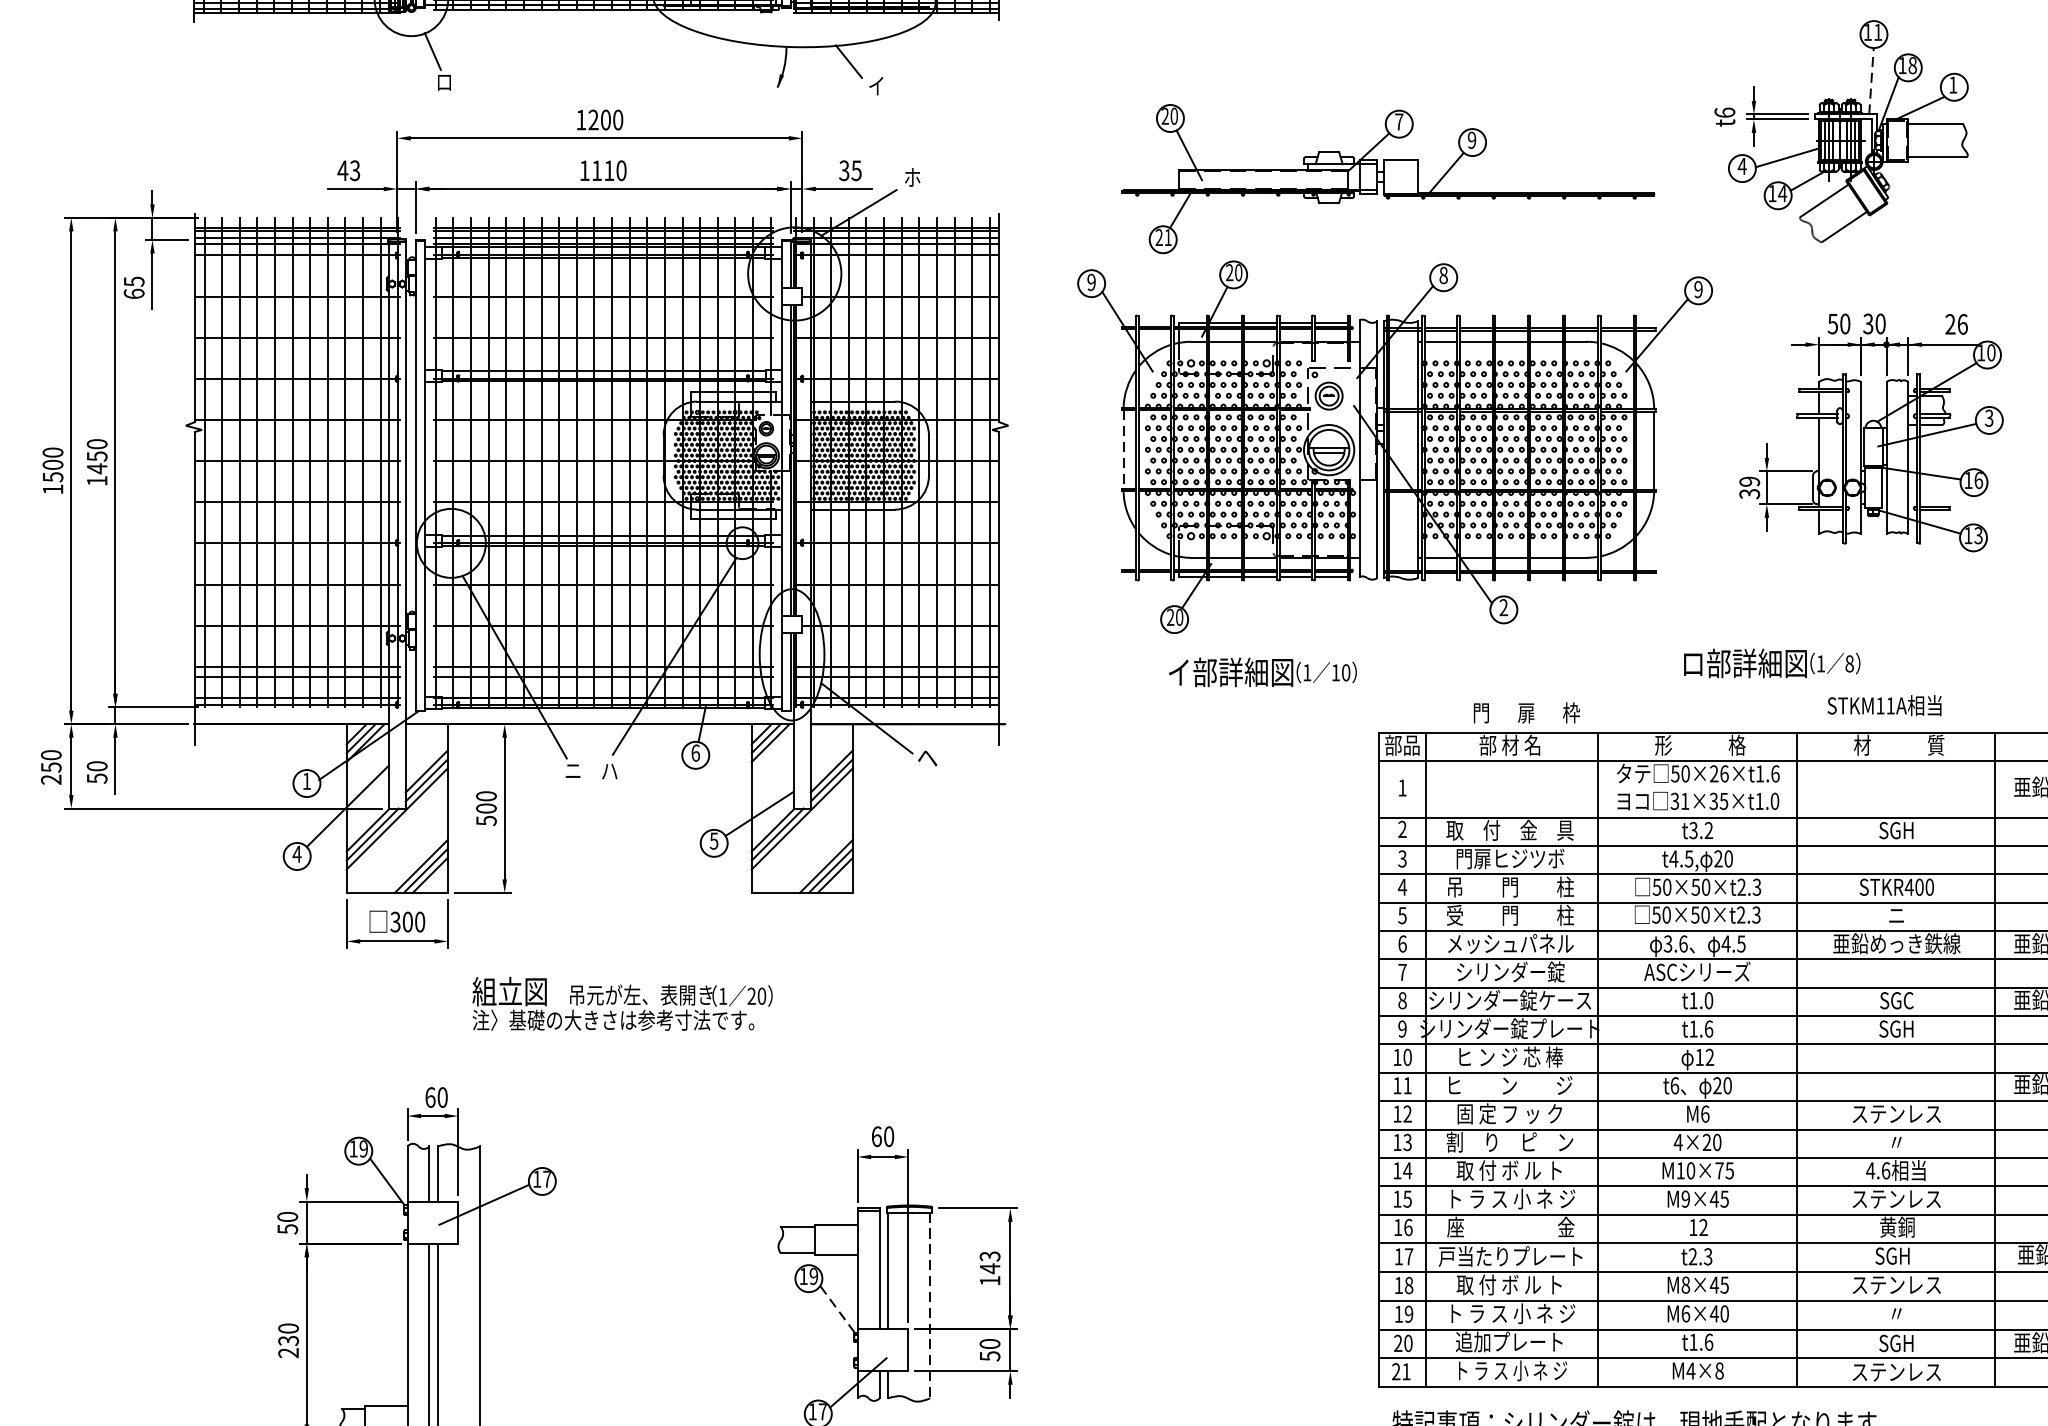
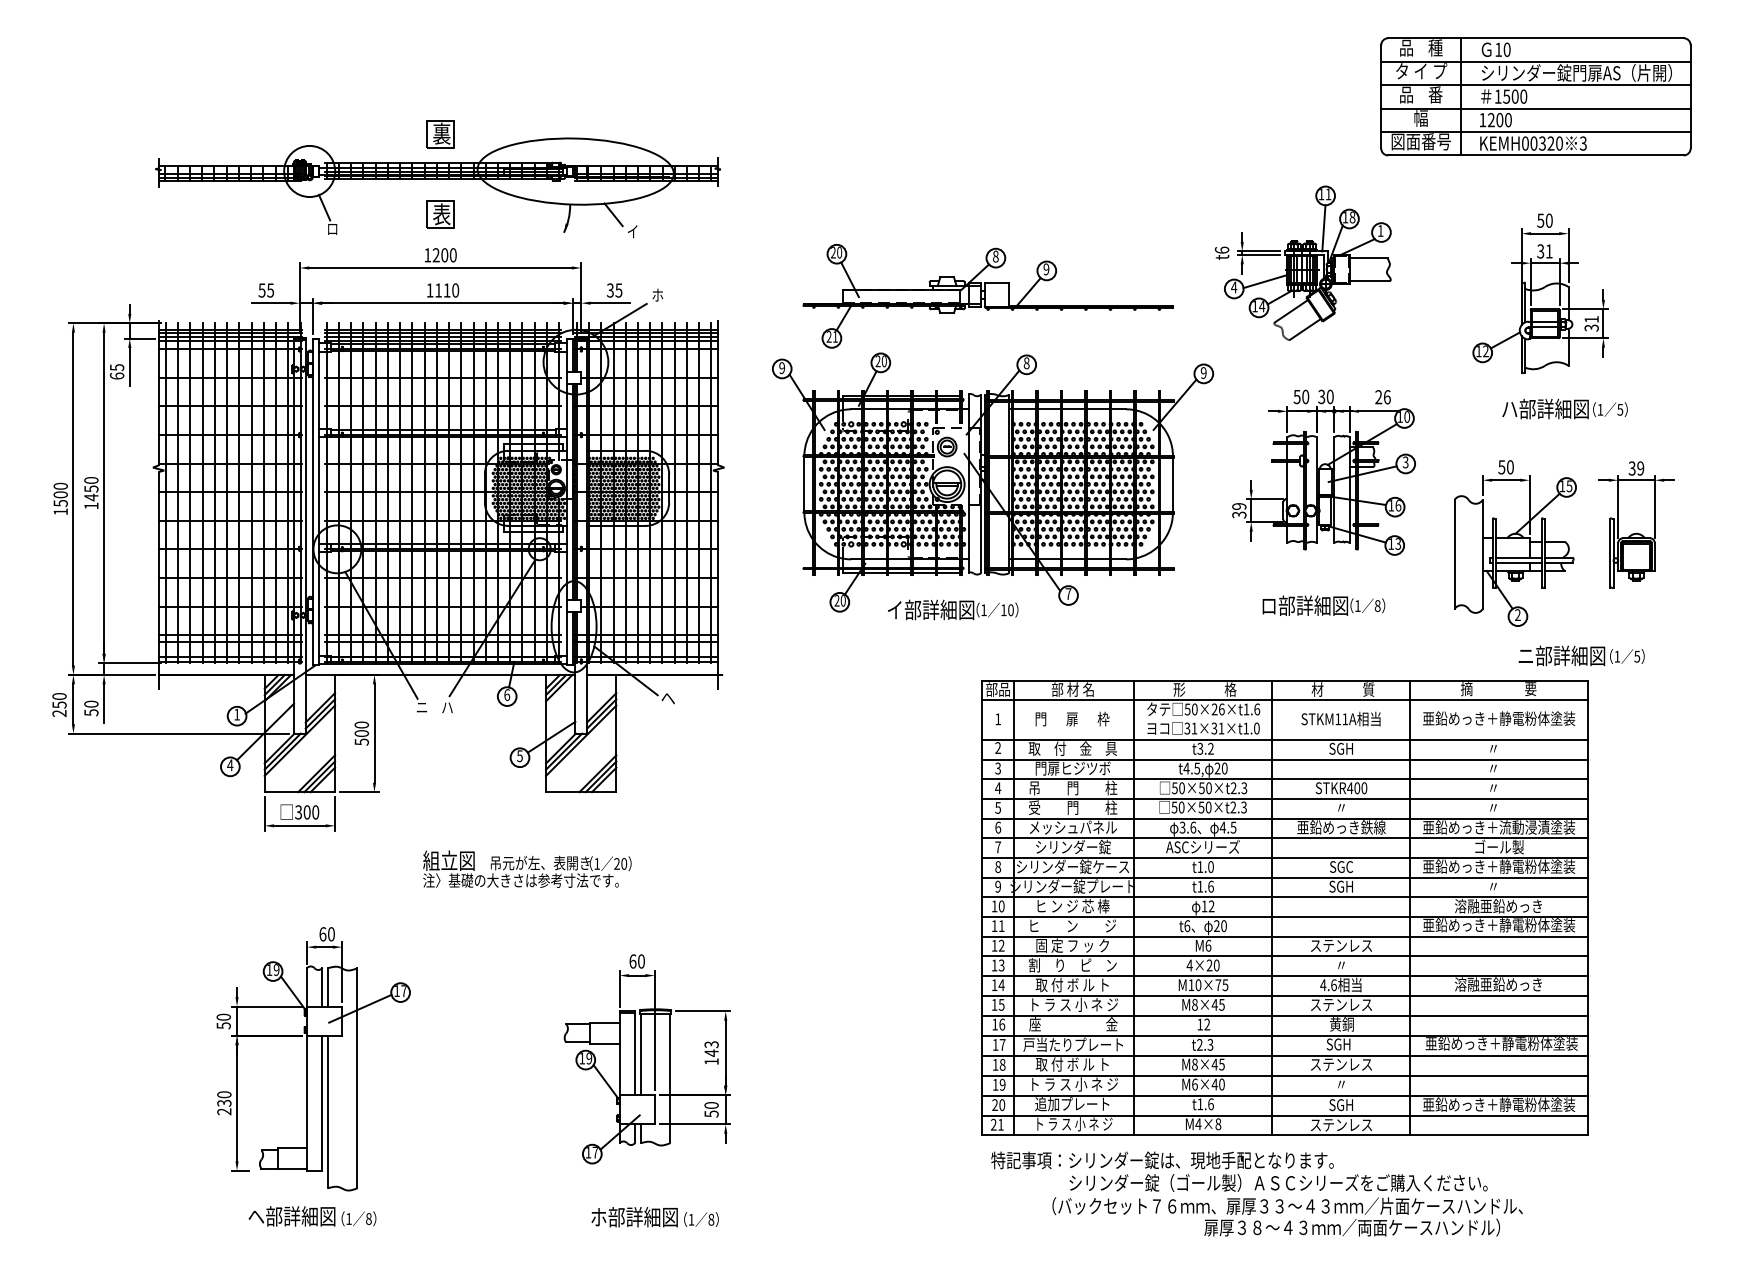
part: (599, 61) -> (440, 214), added
line: (1870, 80) -> (1323, 227), dashed -> solid
text: (1398, 121) -> (995, 256), 7 -> 8
text: (349, 170) -> (266, 290), 43 -> 55
line: (1123, 450) -> (804, 484), dashed -> solid
text: (1503, 606) -> (1068, 593), 2 -> 7
text: (1771, 663) -> (1323, 605), moved
text: (1263, 671) -> (953, 609), moved
text: (1883, 704) -> (1340, 718), moved
text: (1526, 712) -> (1072, 718), moved
text: (1724, 801) -> (1221, 728), 31×35×t1.0 -> 31×31×t1.0
text: (1896, 915) -> (1341, 807), ニ -> 〃
text: (622, 1002) -> (527, 868), moved
text: (1685, 1198) -> (1194, 1004), M9×45 -> M8×45
line: (930, 1306) -> (670, 1079), dashed -> solid
line: (837, 1309) -> (605, 1081), dashed -> solid

